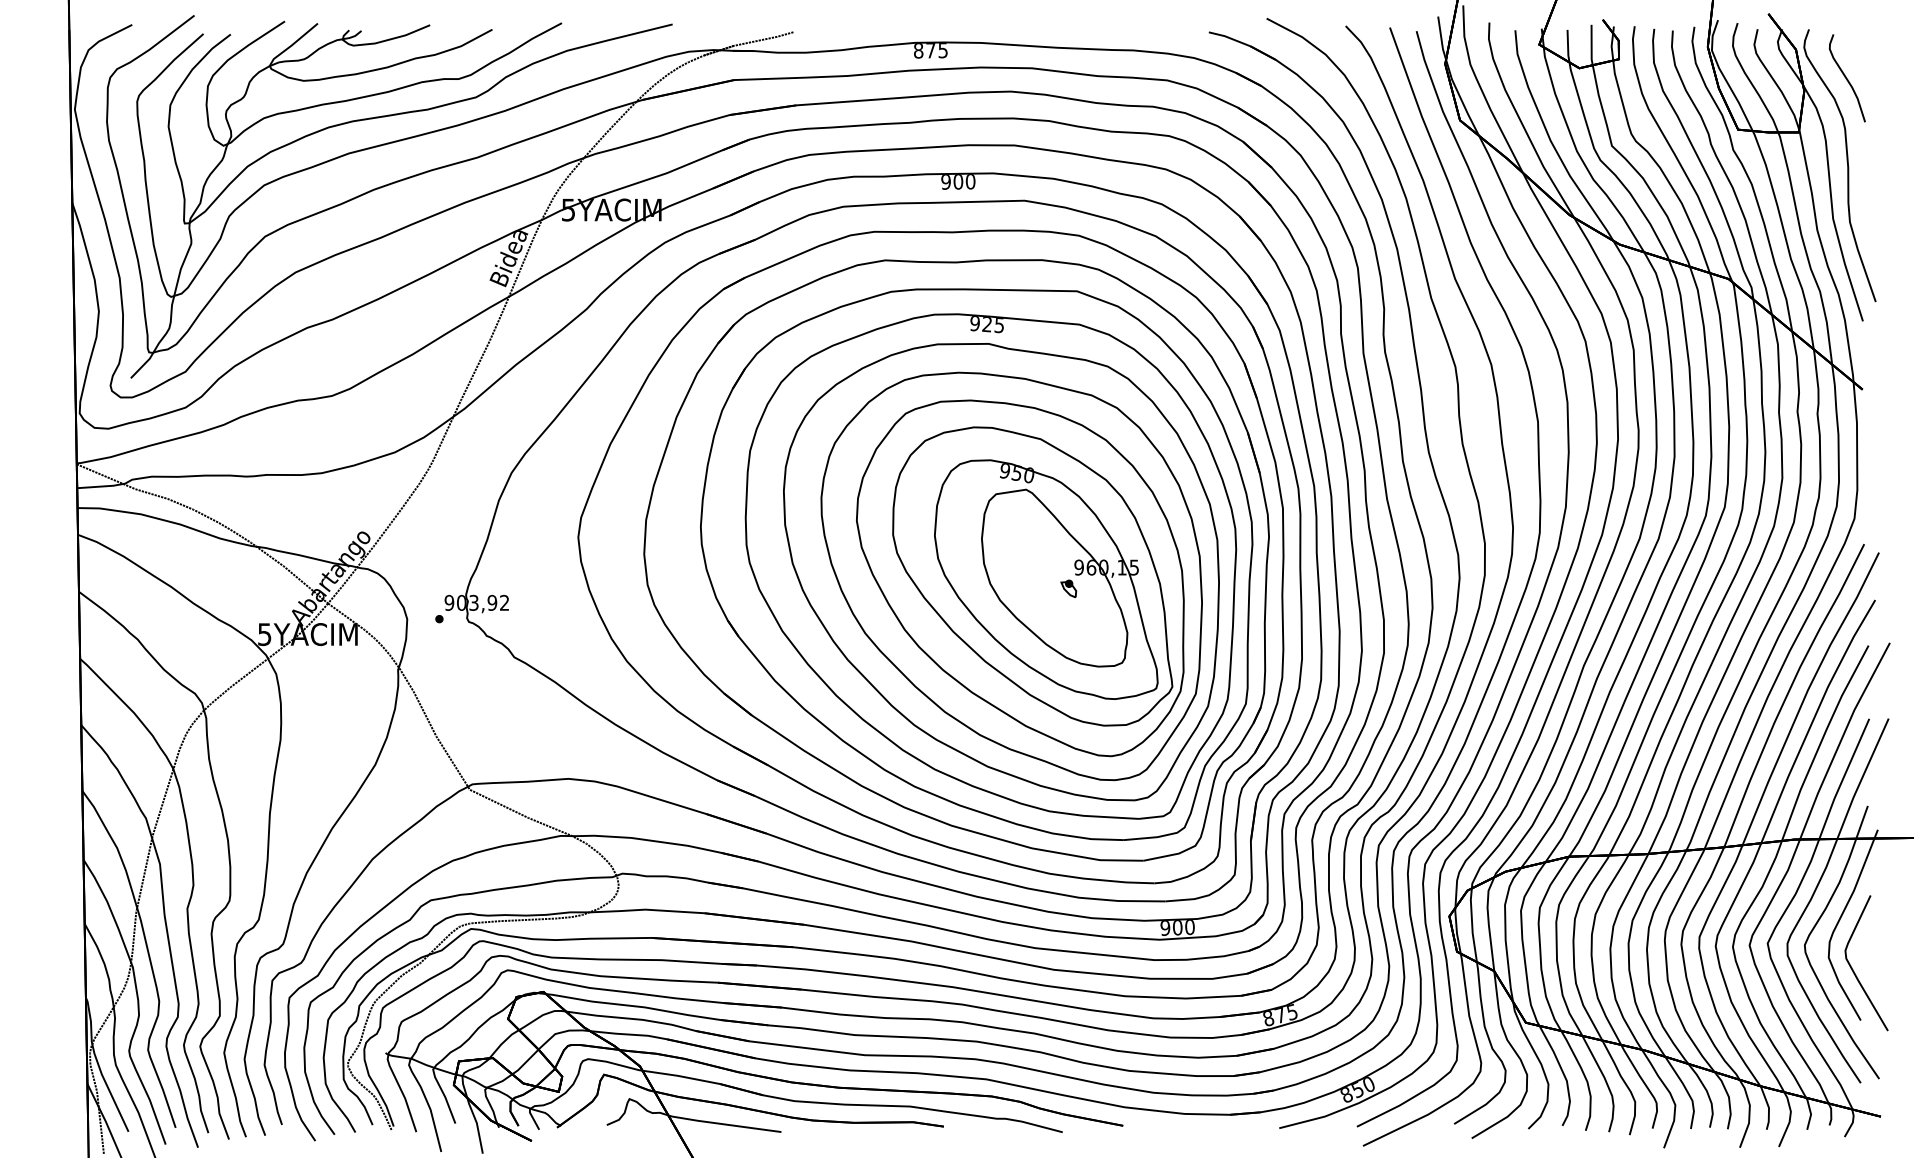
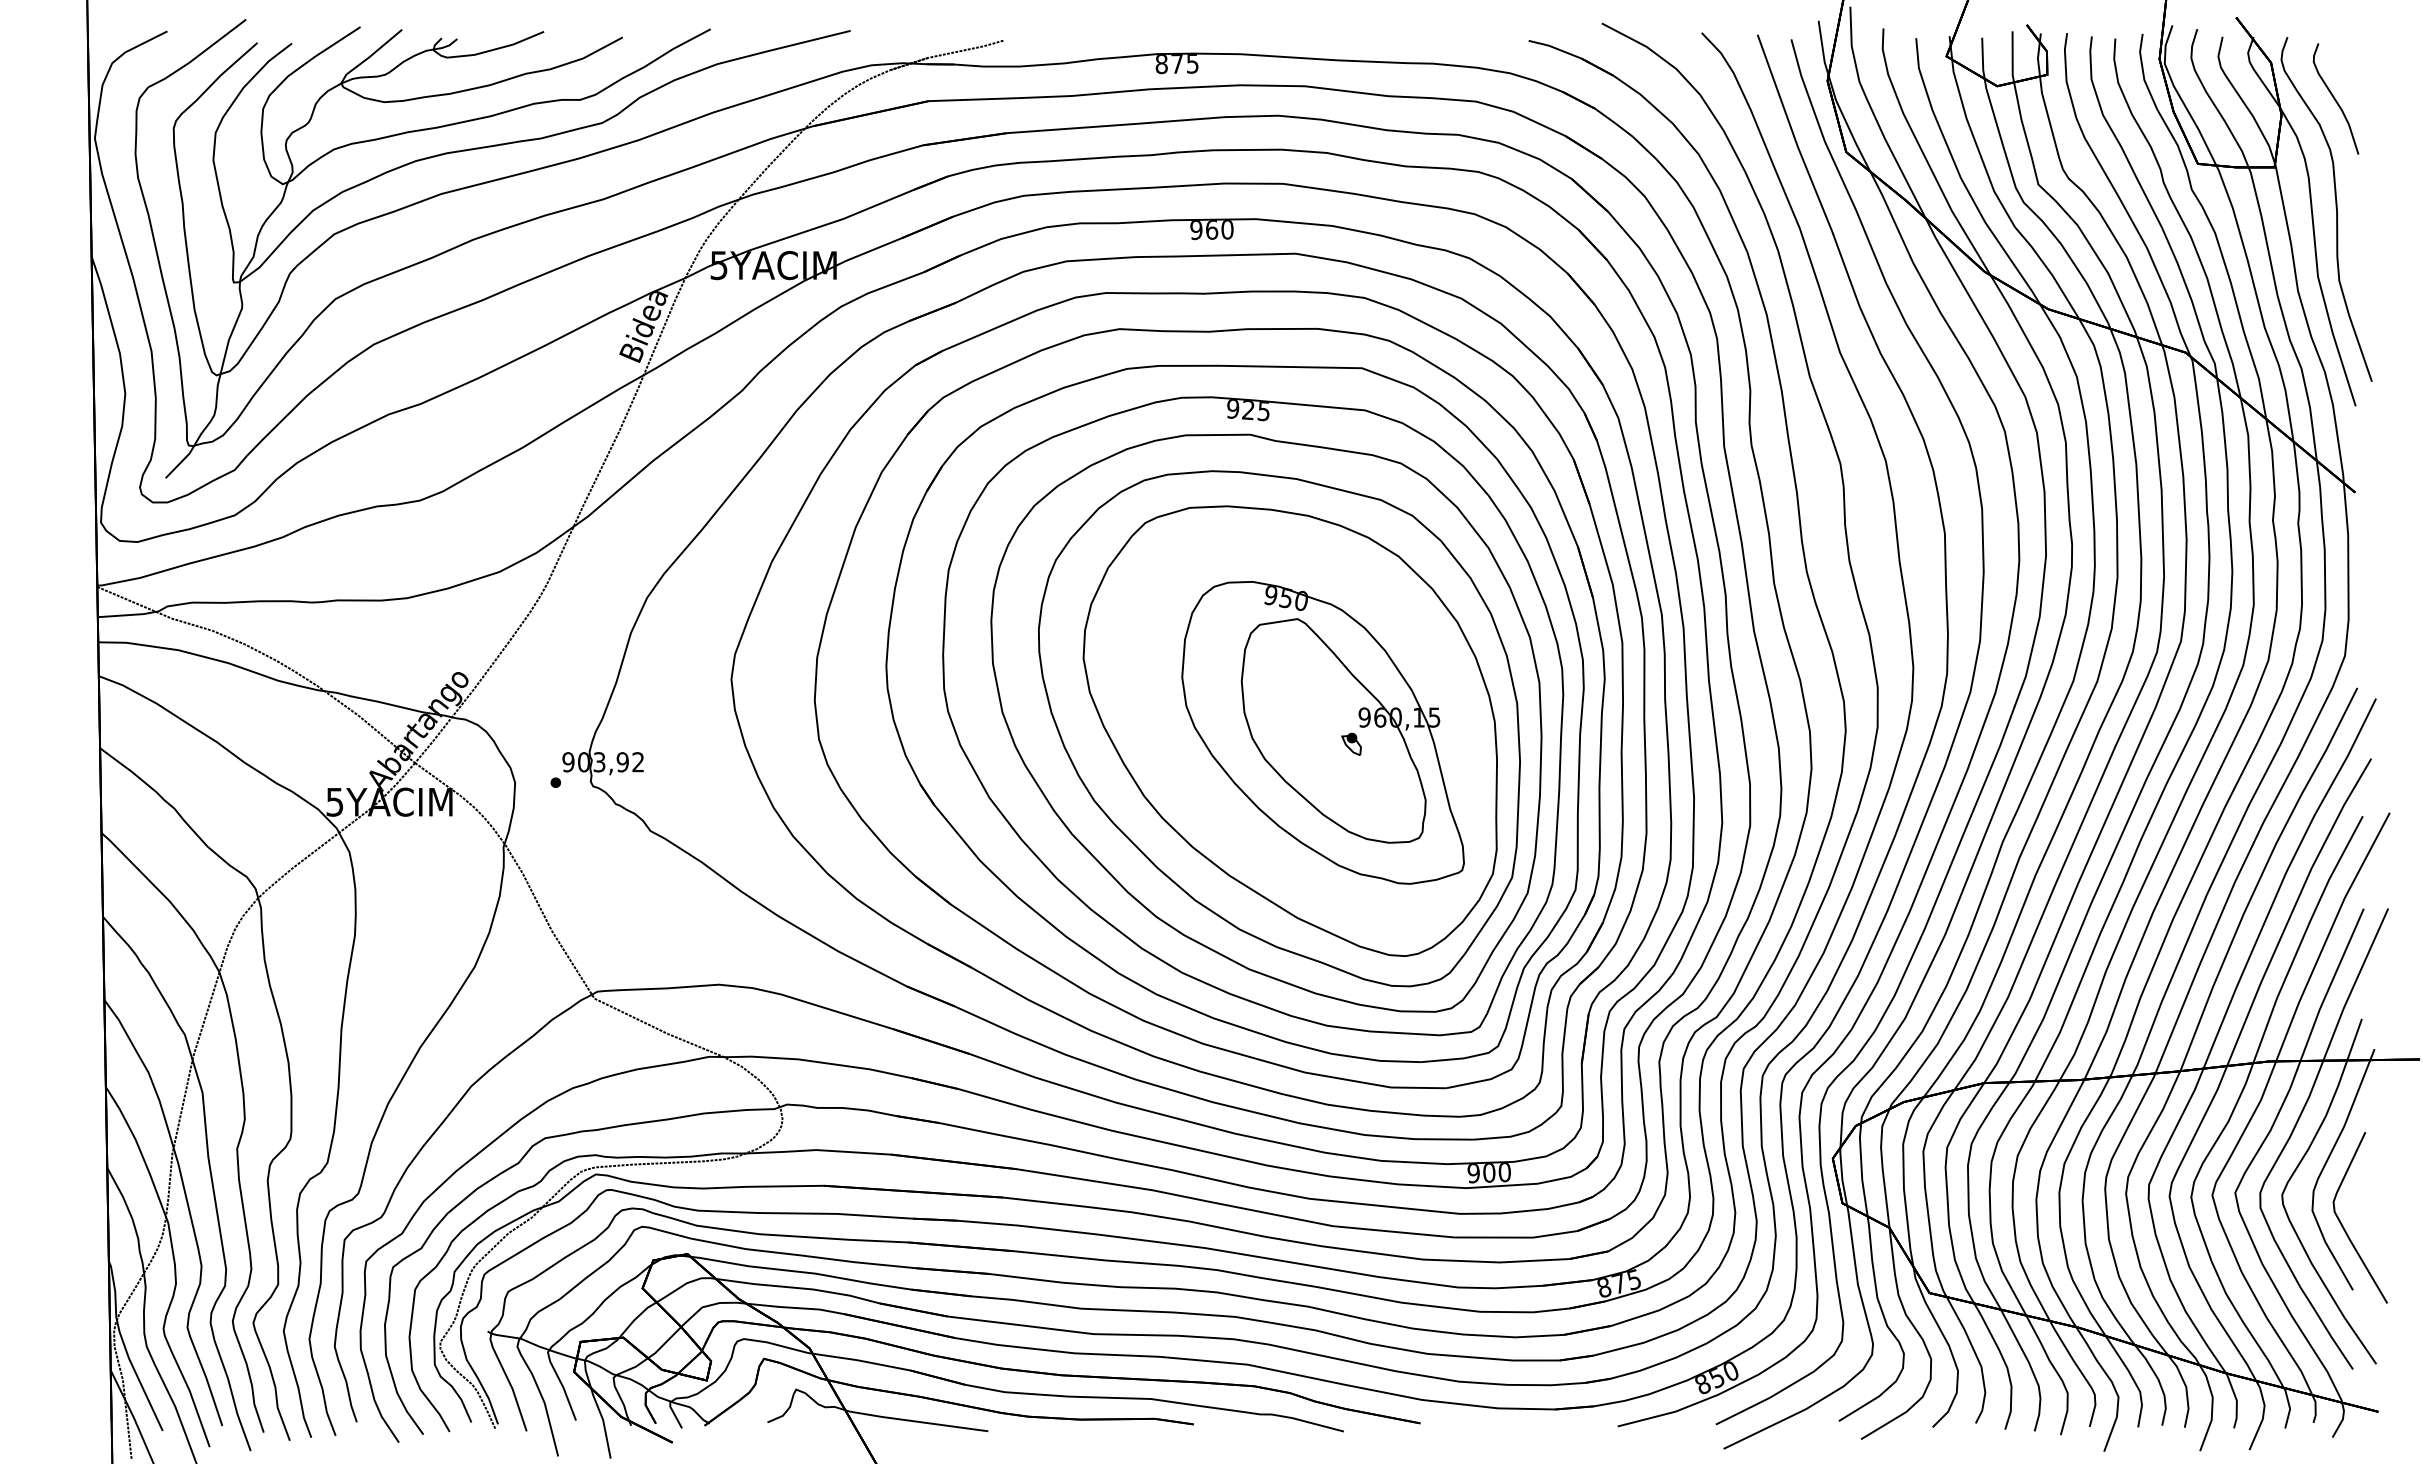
text: (958, 181) -> (1212, 229), 900 -> 960
part: (1032, 576) -> (1305, 728), removed

